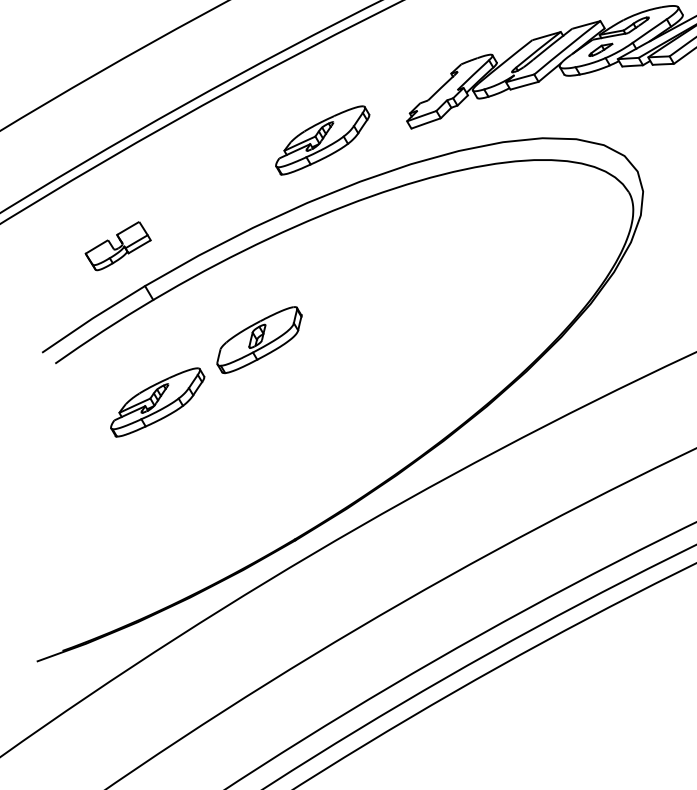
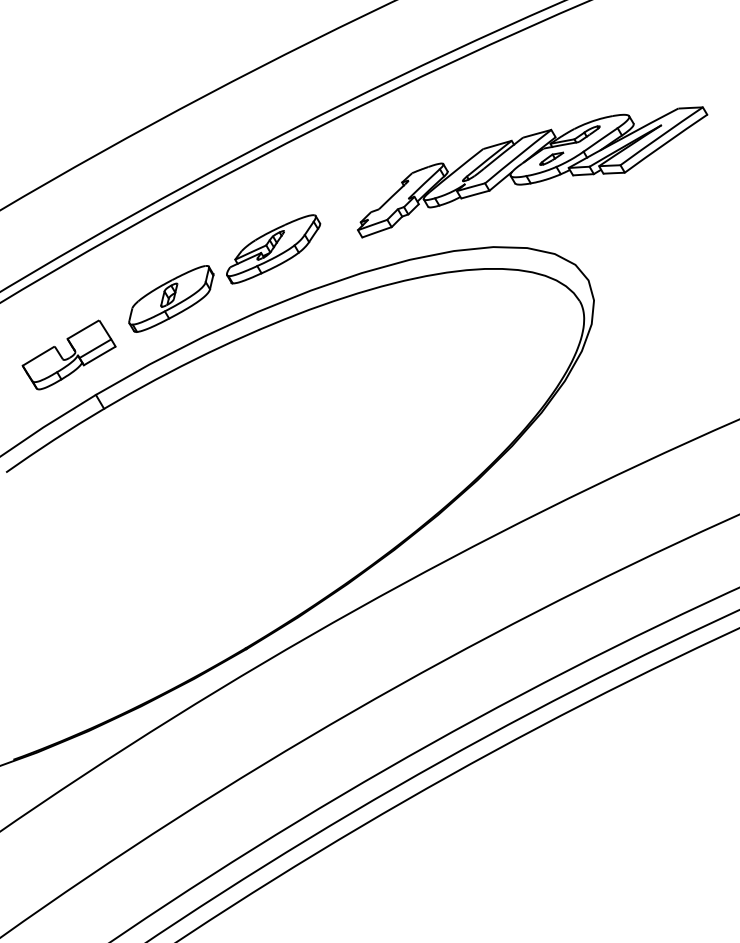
part: (117, 245) -> (68, 354), size x1.43
part: (259, 339) -> (171, 298), moved
part: (157, 402) -> (108, 511), removed

